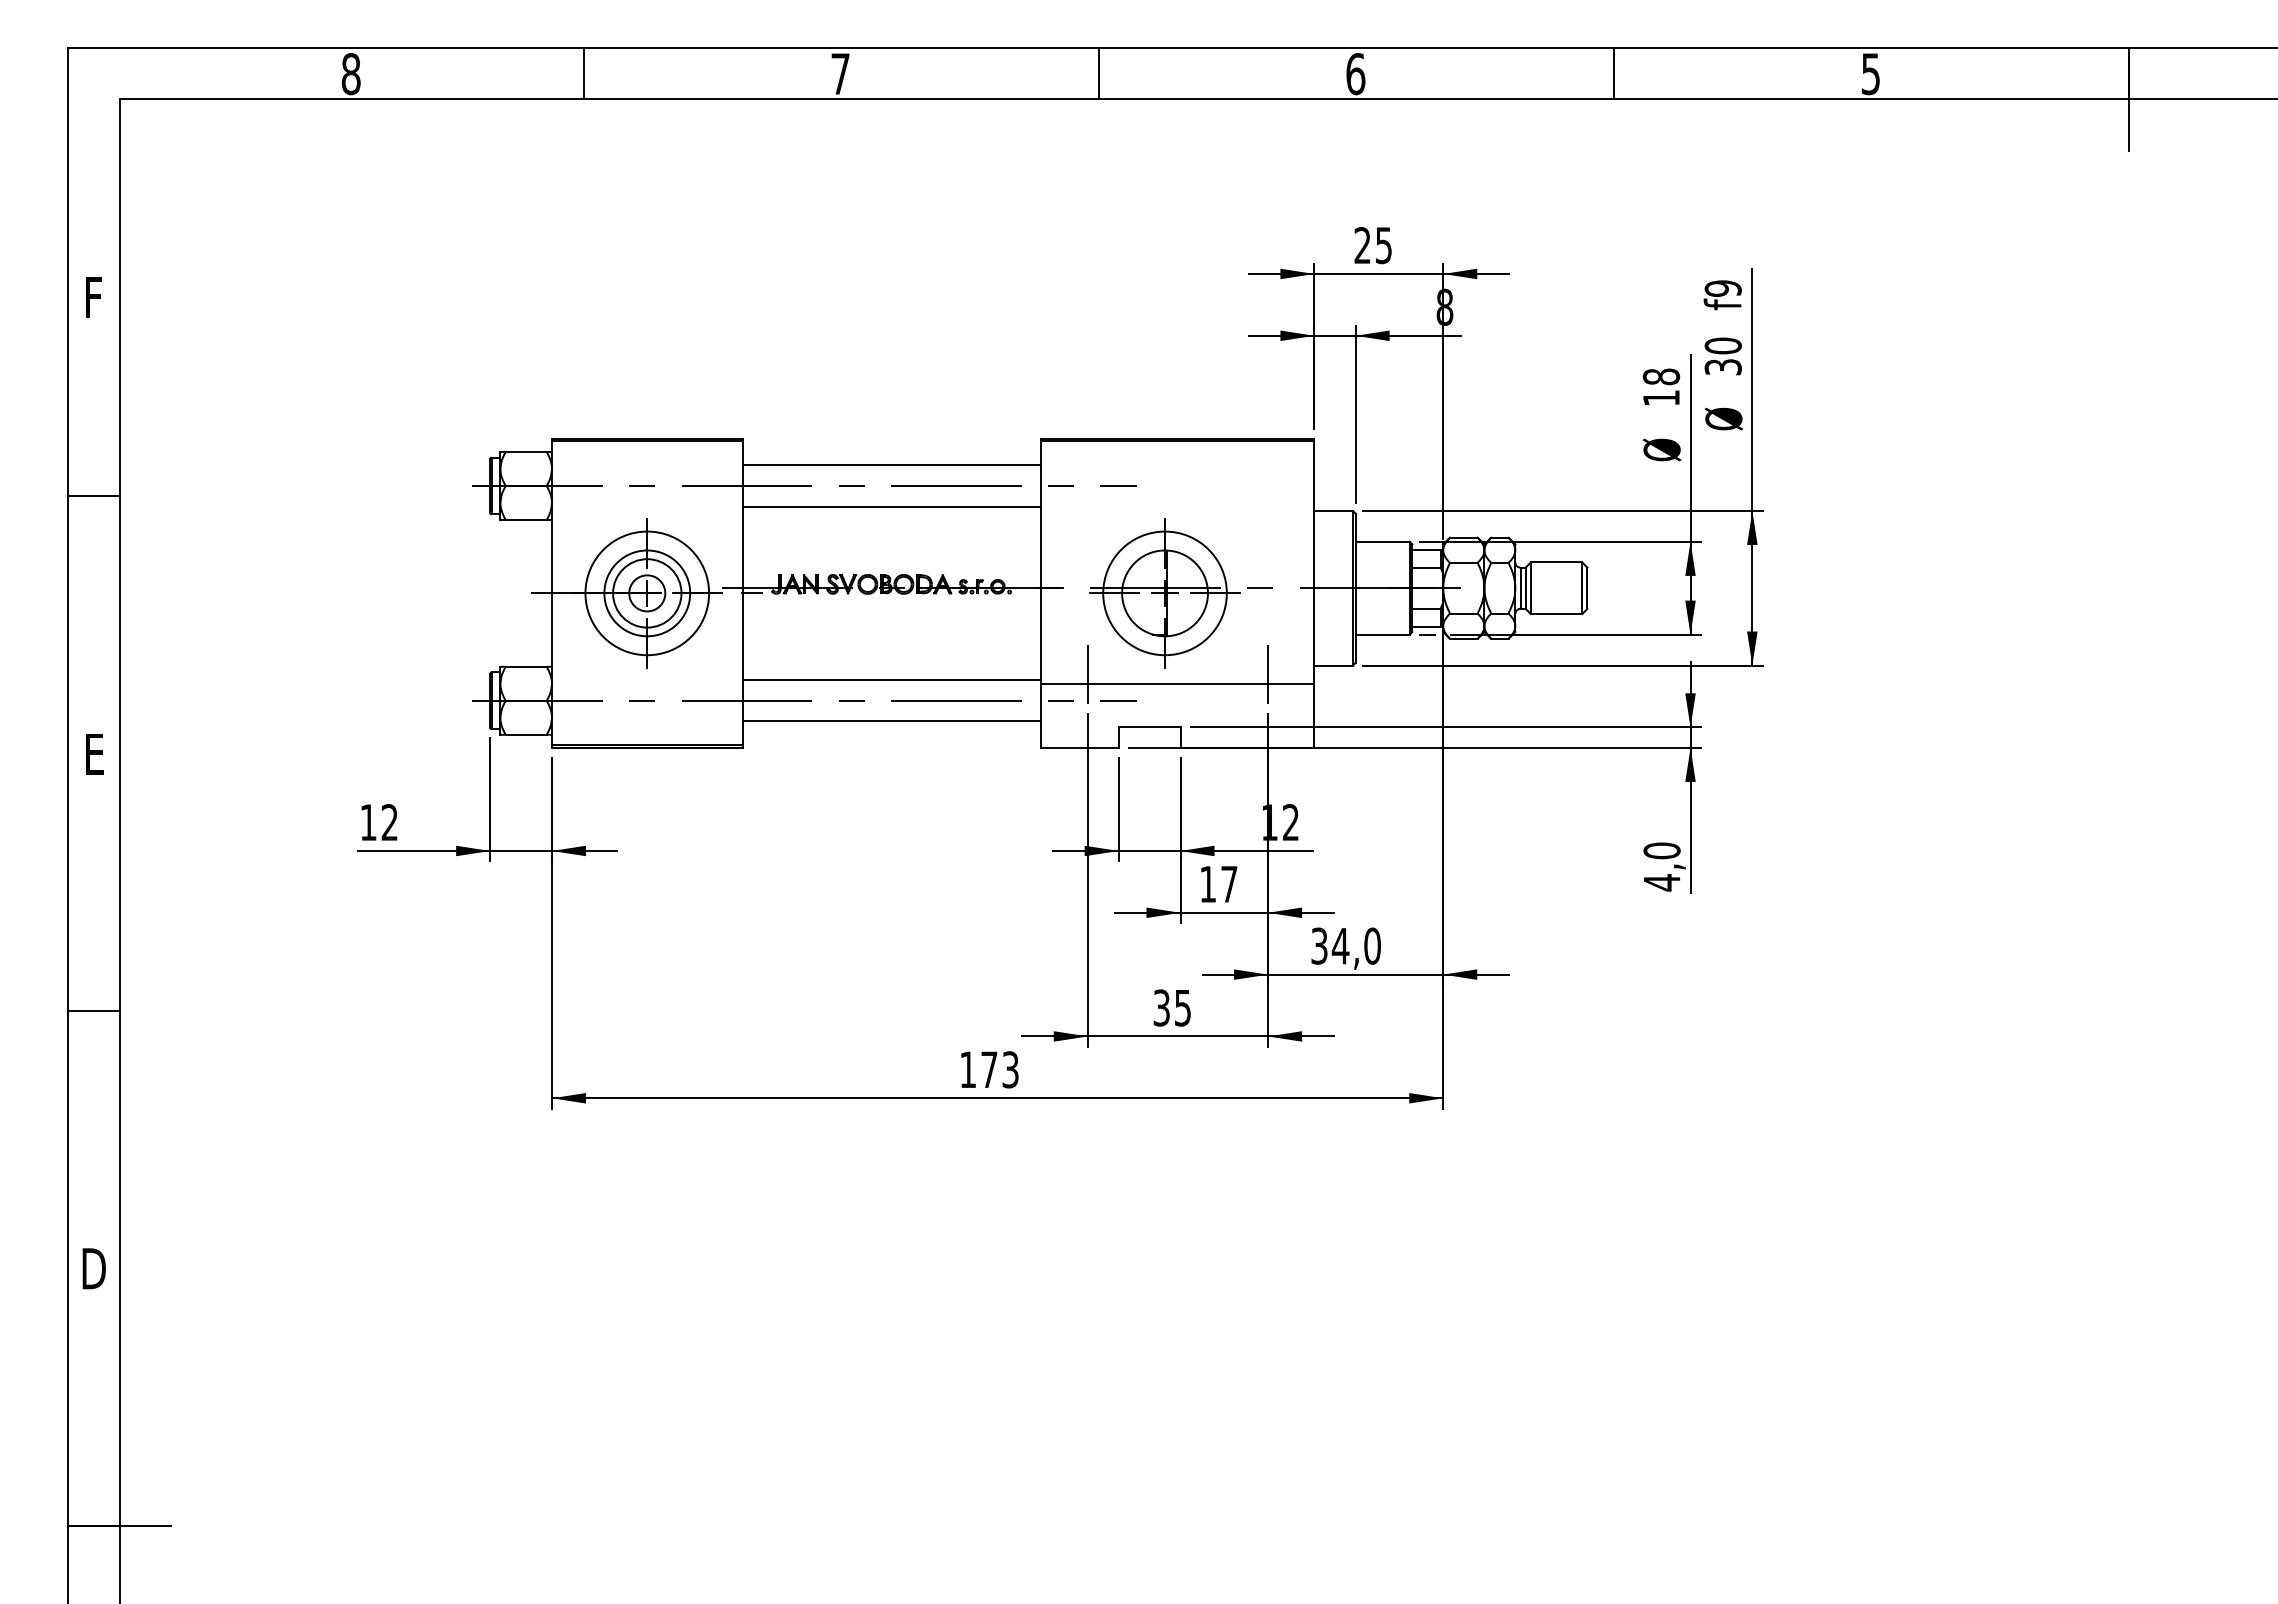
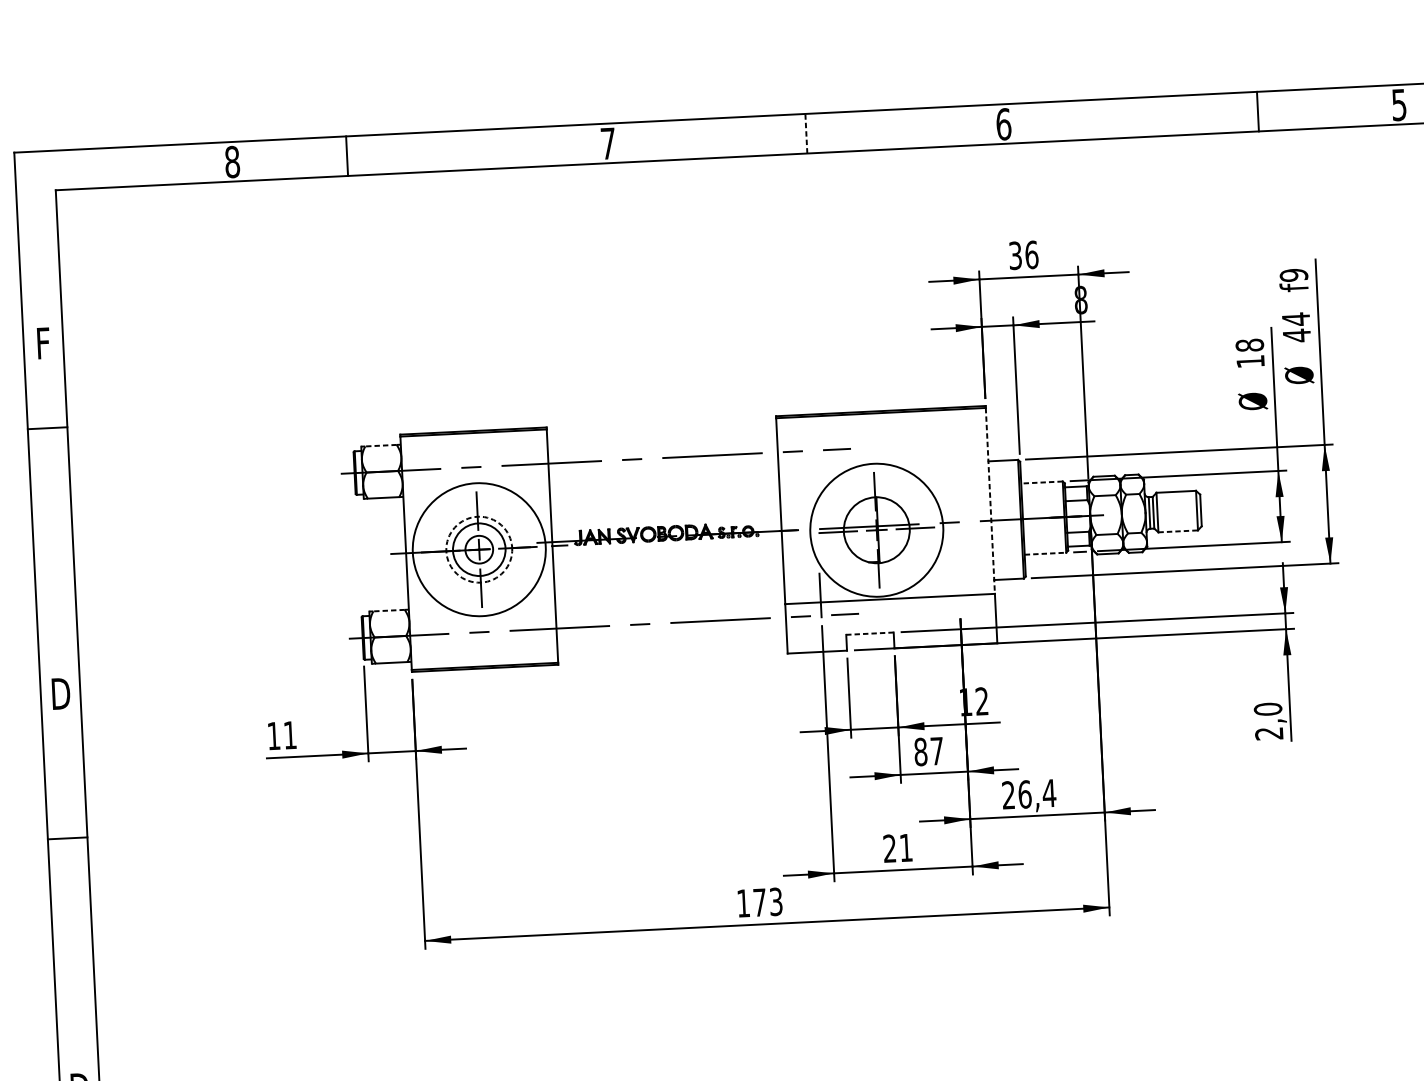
line: (583, 73) -> (347, 156), moved
line: (1098, 73) -> (806, 133), solid -> dashed
line: (1613, 73) -> (1257, 111), moved
text: (1373, 245) -> (1023, 255), 25 -> 36
text: (1722, 356) -> (1295, 327), 30 -> 44
line: (525, 451) -> (380, 445), solid -> dashed
line: (891, 465) -> (661, 442), removed
line: (93, 496) -> (47, 428), moved
line: (891, 506) -> (663, 473), removed
line: (1382, 541) -> (1041, 482), solid -> dashed
line: (1314, 562) -> (990, 500), solid -> dashed
circle: (647, 593) -> (479, 549), size x1.4
circle: (647, 593) -> (479, 549), solid -> dashed
circle: (1164, 593) -> (876, 530), size x1.4
line: (1556, 614) -> (1178, 531), solid -> dashed
line: (1383, 634) -> (1046, 553), solid -> dashed
line: (525, 666) -> (388, 610), solid -> dashed
line: (1268, 674) -> (959, 588), removed
line: (891, 680) -> (670, 607), removed
line: (891, 721) -> (671, 638), removed
line: (1149, 727) -> (869, 633), solid -> dashed
text: (94, 753) -> (60, 693), E -> D
text: (389, 821) -> (289, 734), 12 -> 11
text: (1661, 882) -> (1268, 733), 4,0 -> 2,0
text: (1207, 883) -> (920, 751), 17 -> 87
text: (1346, 945) -> (1029, 793), 34,0 -> 26,4
text: (1171, 1007) -> (897, 847), 35 -> 21
line: (93, 1011) -> (67, 838), moved

